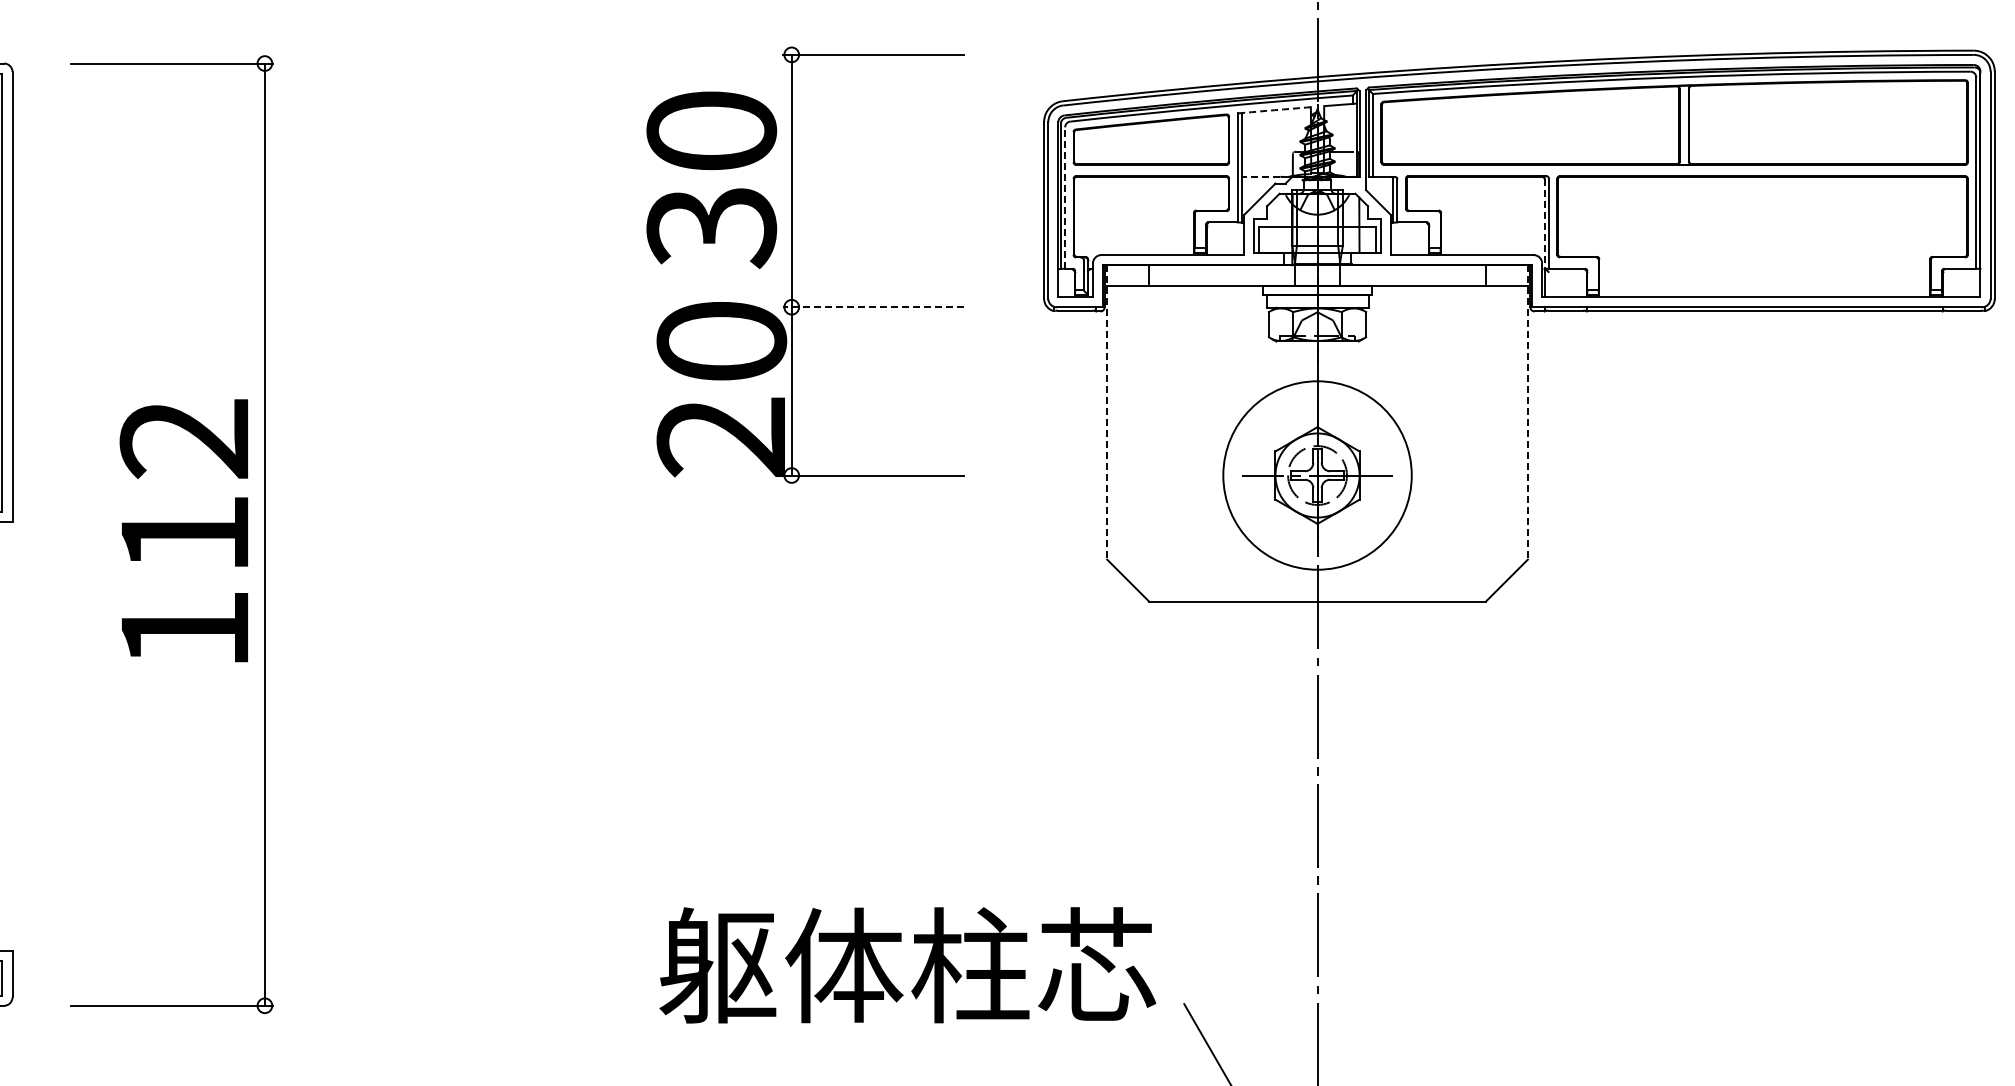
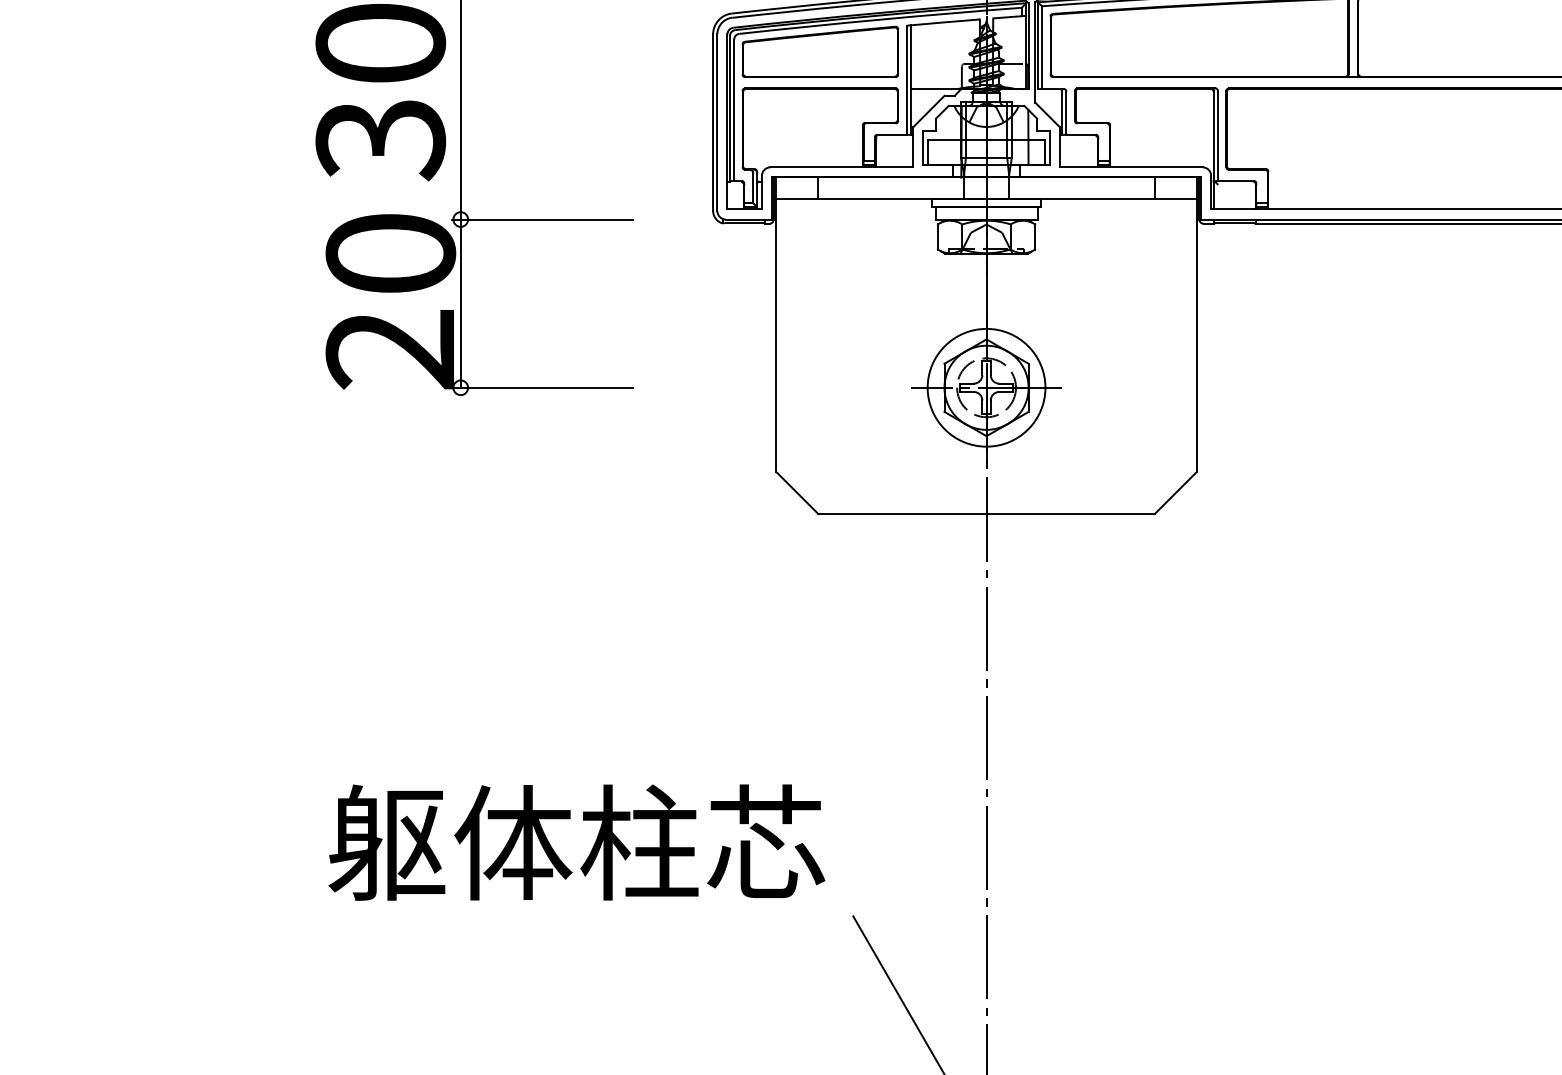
arc: (1274, 110) -> (943, 22), dashed -> solid
line: (1262, 176) -> (931, 88), dashed -> solid
line: (1065, 198) -> (734, 110), dashed -> solid
line: (1544, 224) -> (1213, 136), dashed -> solid
line: (873, 307) -> (542, 219), dashed -> solid
line: (1107, 412) -> (776, 324), dashed -> solid
line: (1527, 412) -> (1196, 324), dashed -> solid
circle: (1317, 475) -> (986, 387), size x0.62
text: (907, 965) -> (576, 842), moved

